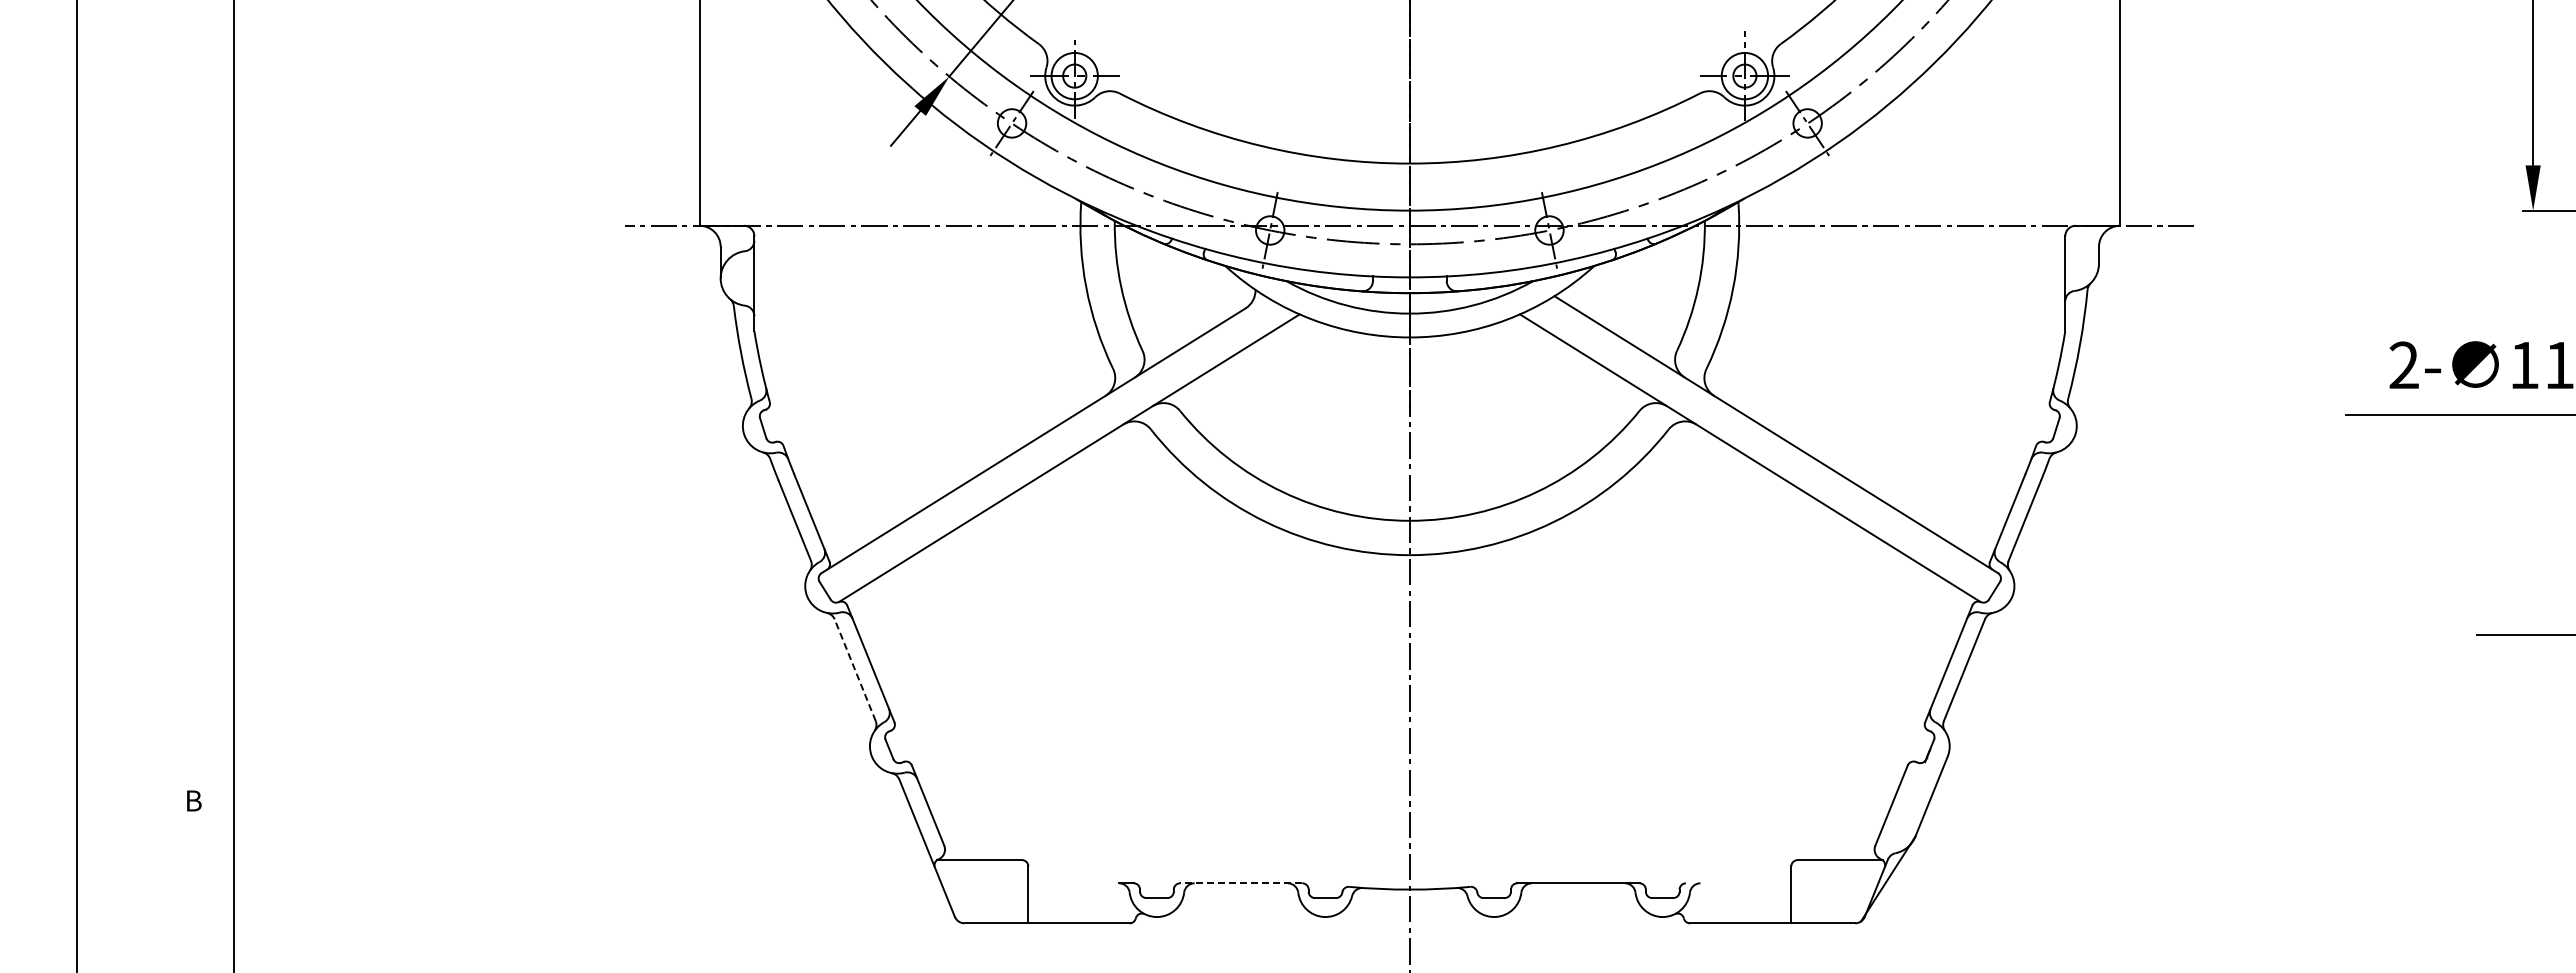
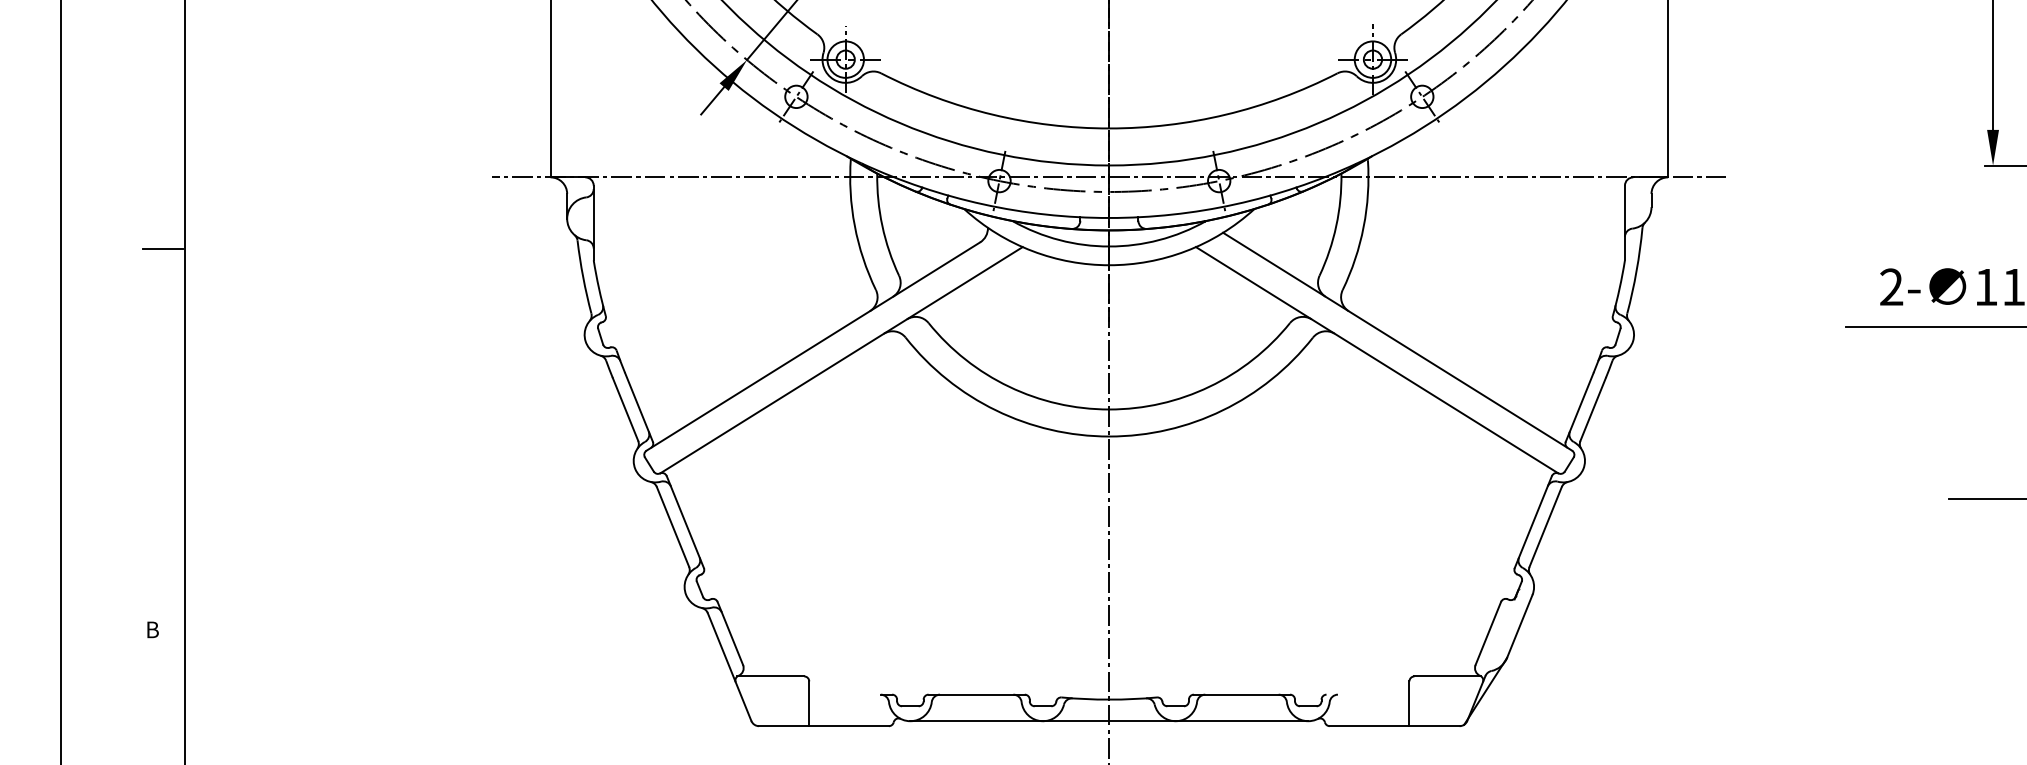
line: (207, 317) -> (163, 249), added
line: (855, 670) -> (673, 527), dashed -> solid
line: (1240, 883) -> (976, 694), dashed -> solid
line: (1409, 917) -> (1109, 721), added

